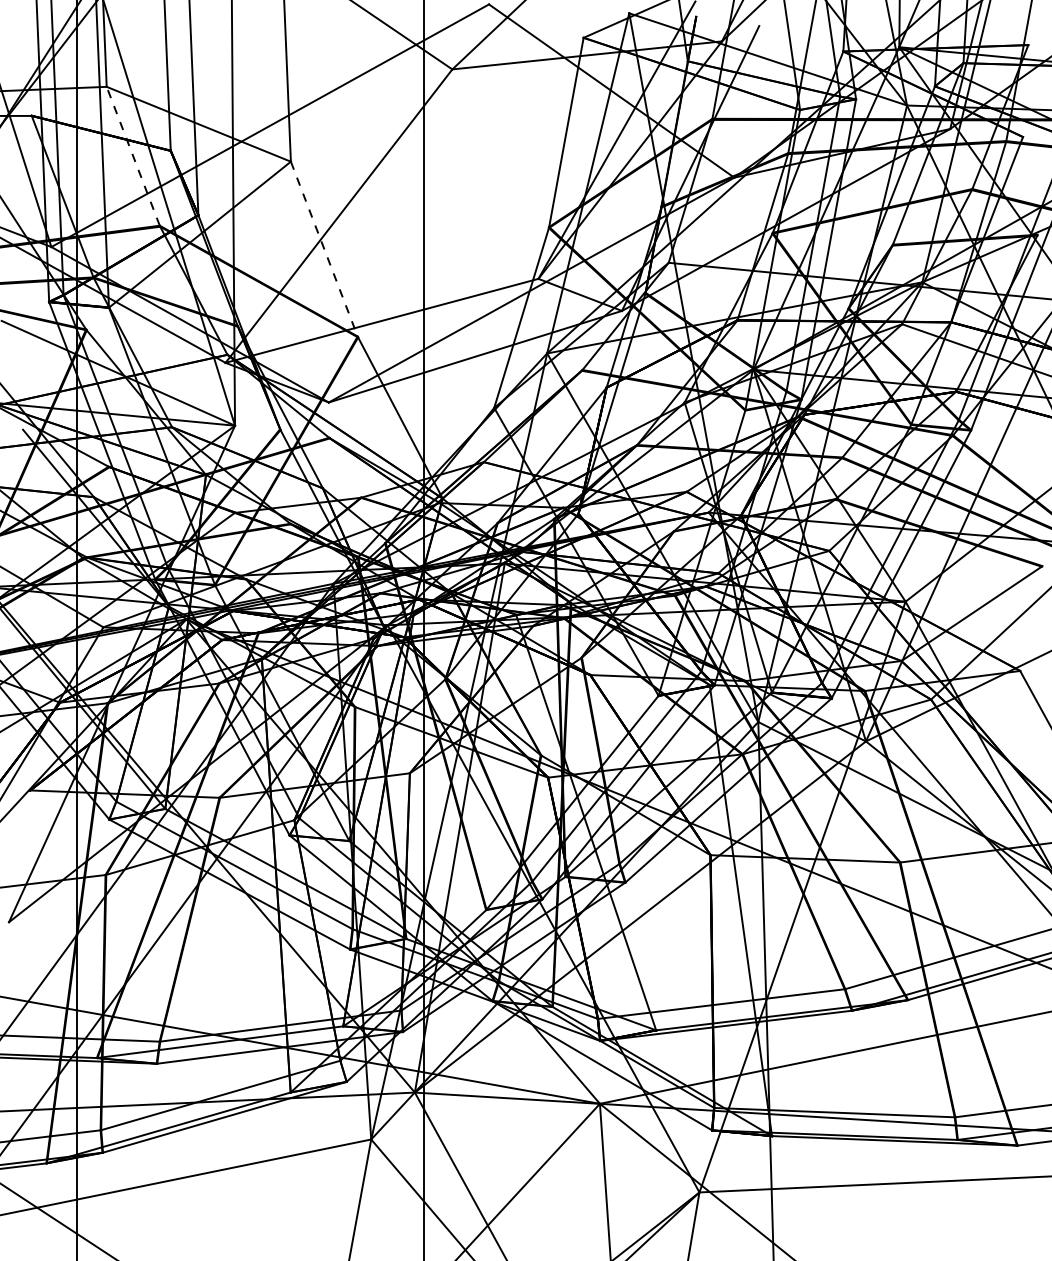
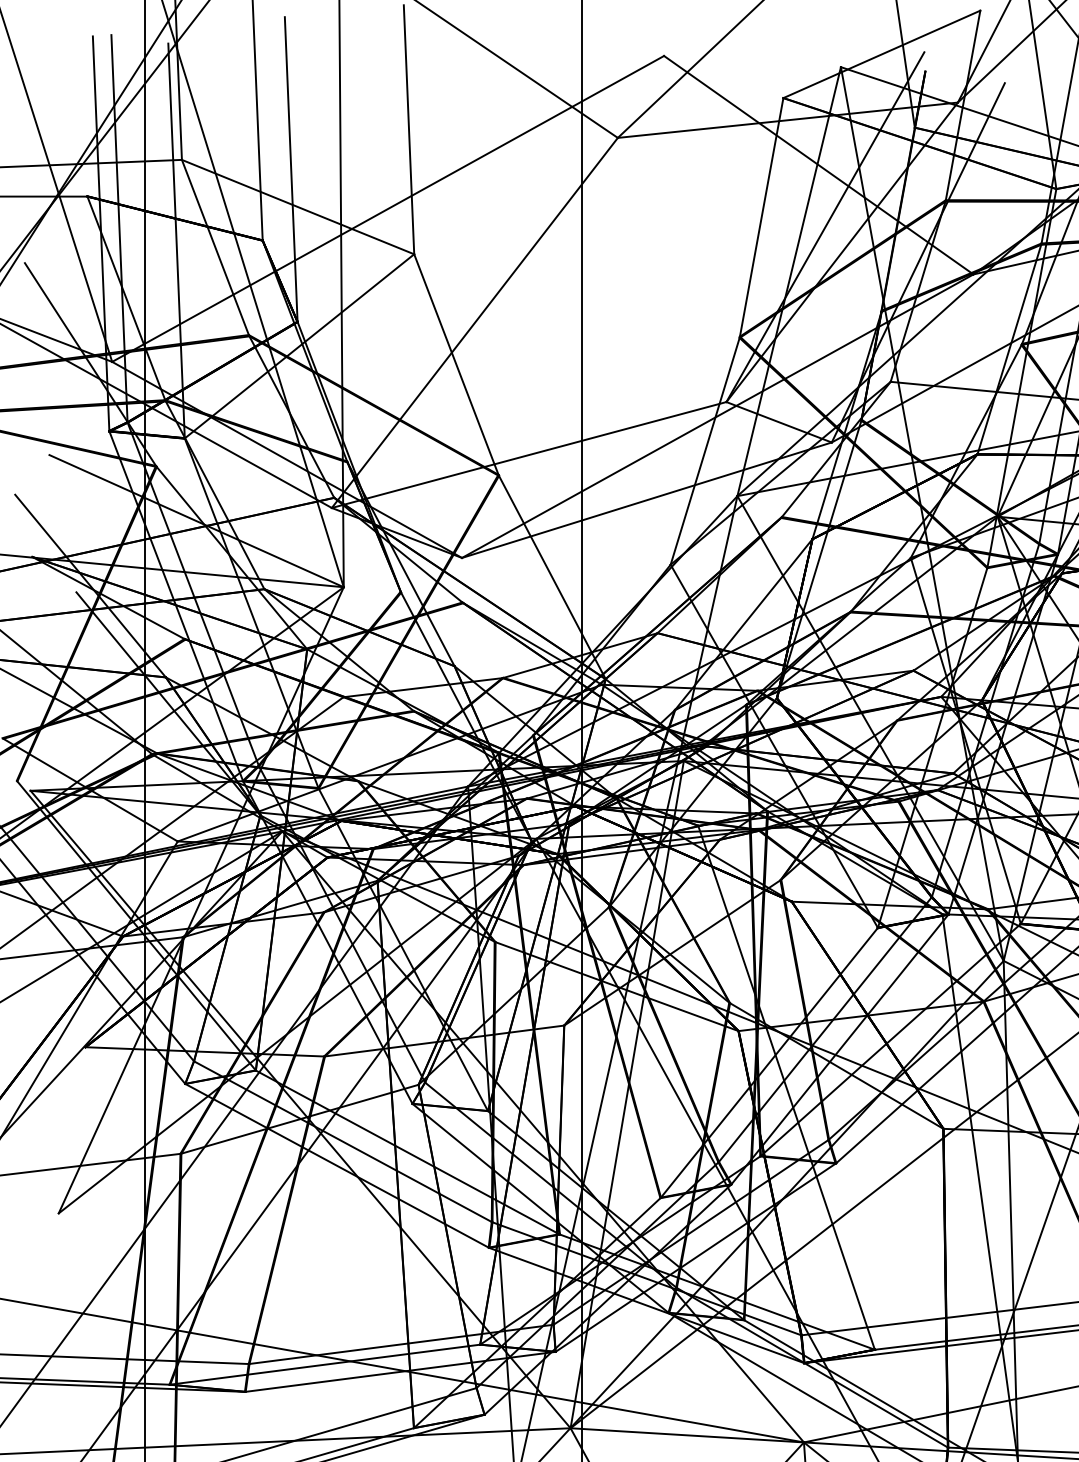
line: (133, 155) -> (215, 246), dashed -> solid
line: (324, 249) -> (456, 365), dashed -> solid

